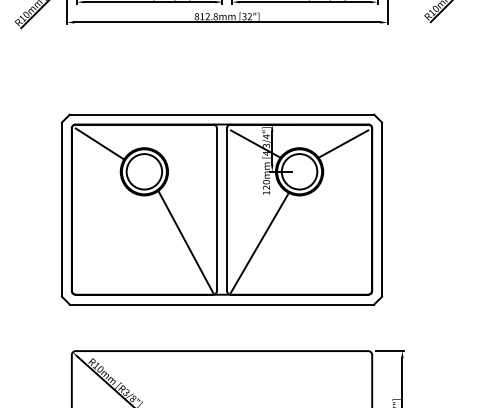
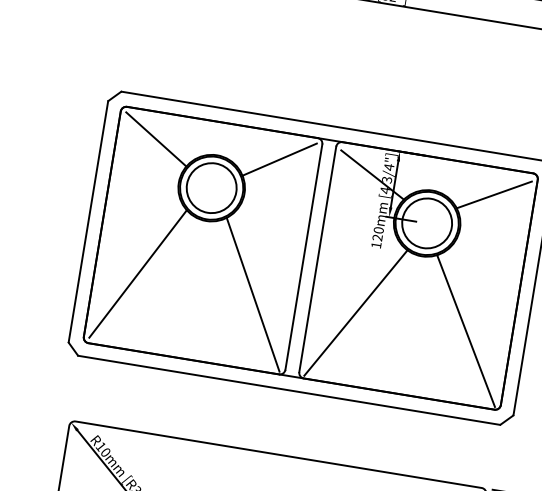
line: (188, 143) -> (279, 158), added
line: (102, 240) -> (137, 273), added
line: (339, 242) -> (466, 330), added

